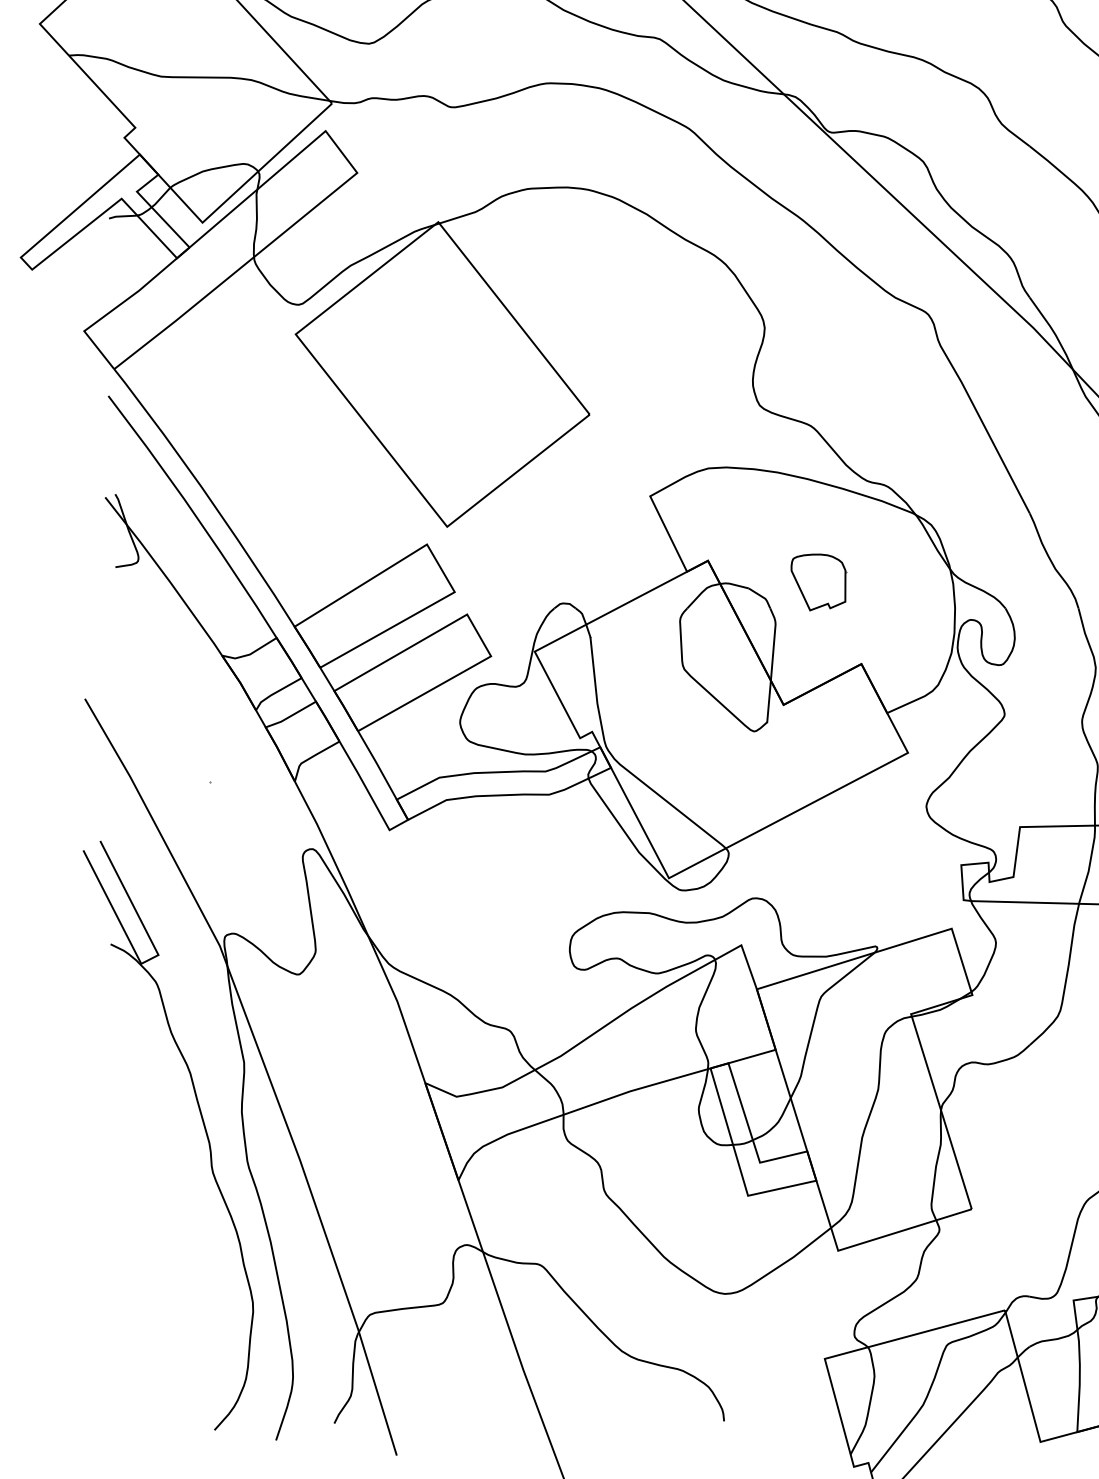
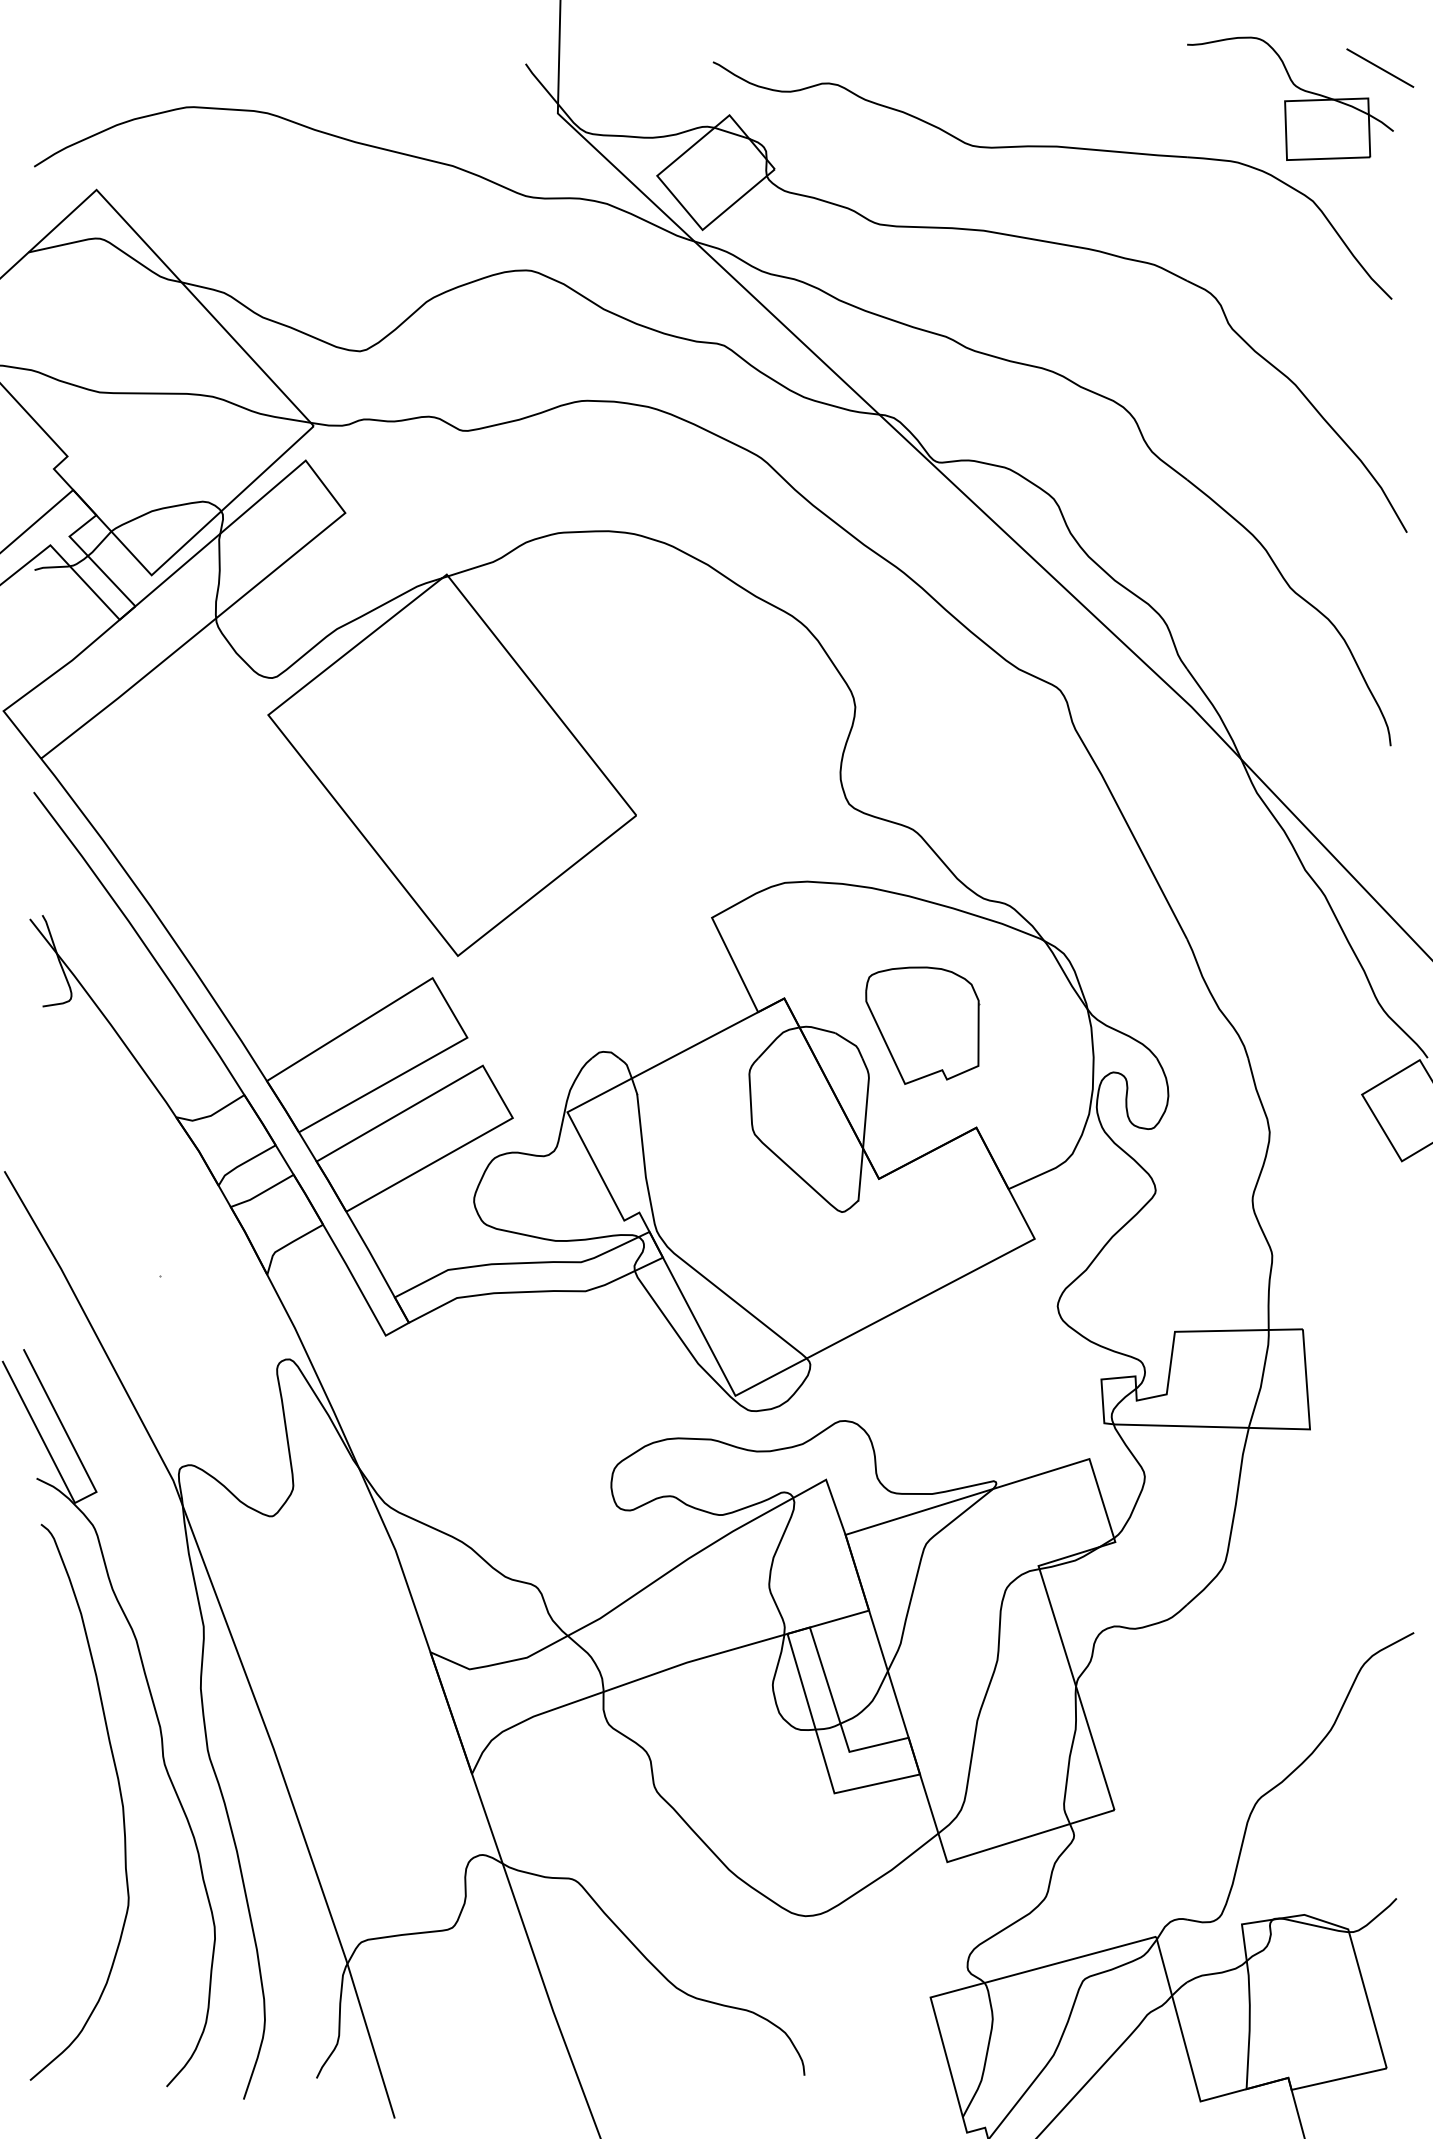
part: (818, 582) -> (922, 1025), size x1.67
curve: (176, 1195) -> (119, 1793), added

